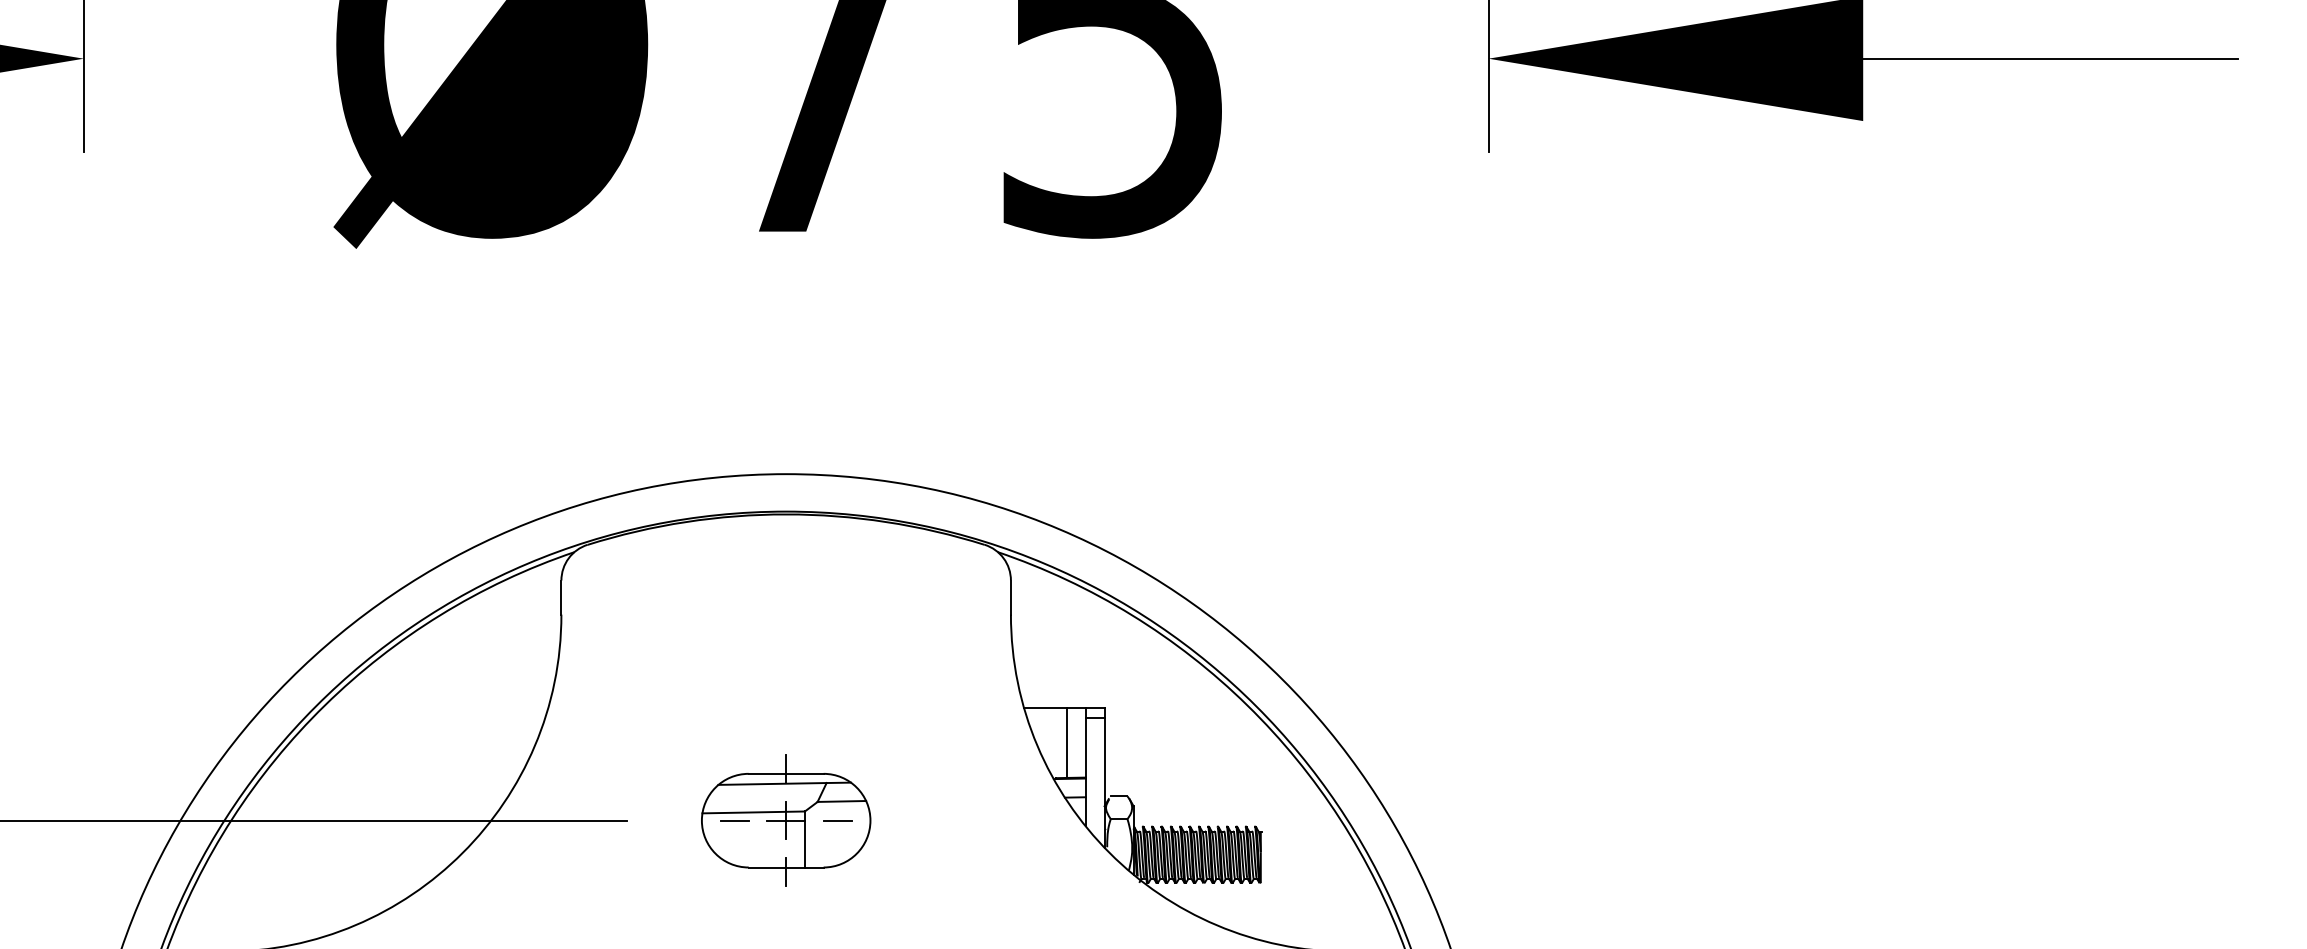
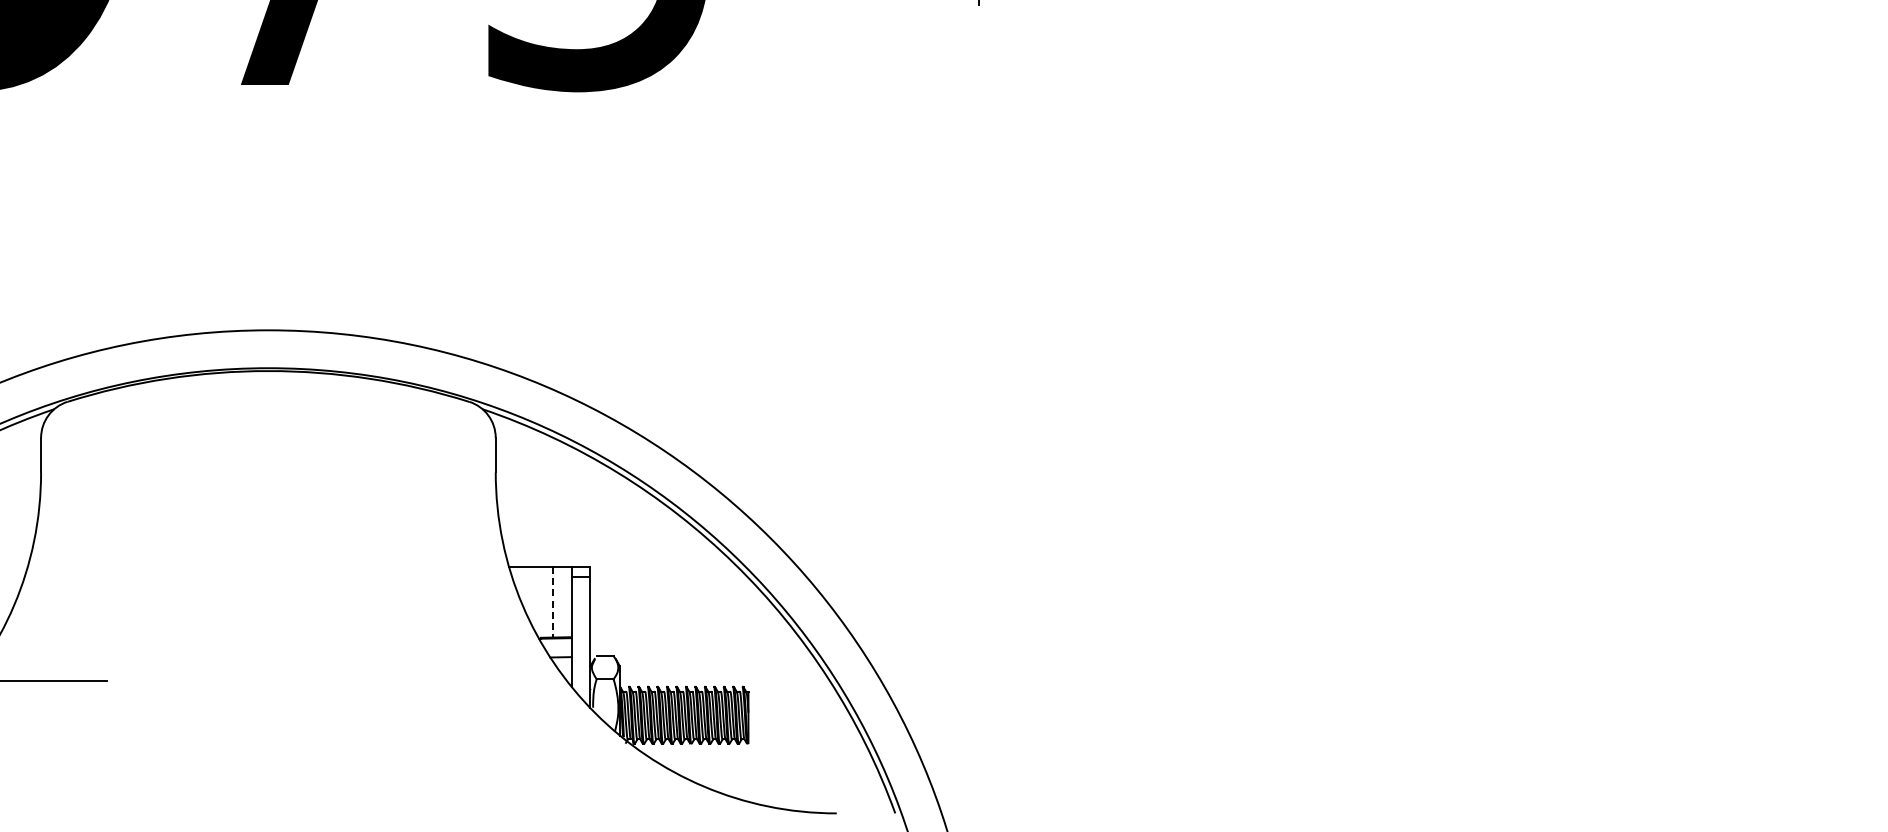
line: (1067, 743) -> (552, 602), solid -> dashed
part: (786, 820) -> (268, 680), removed

